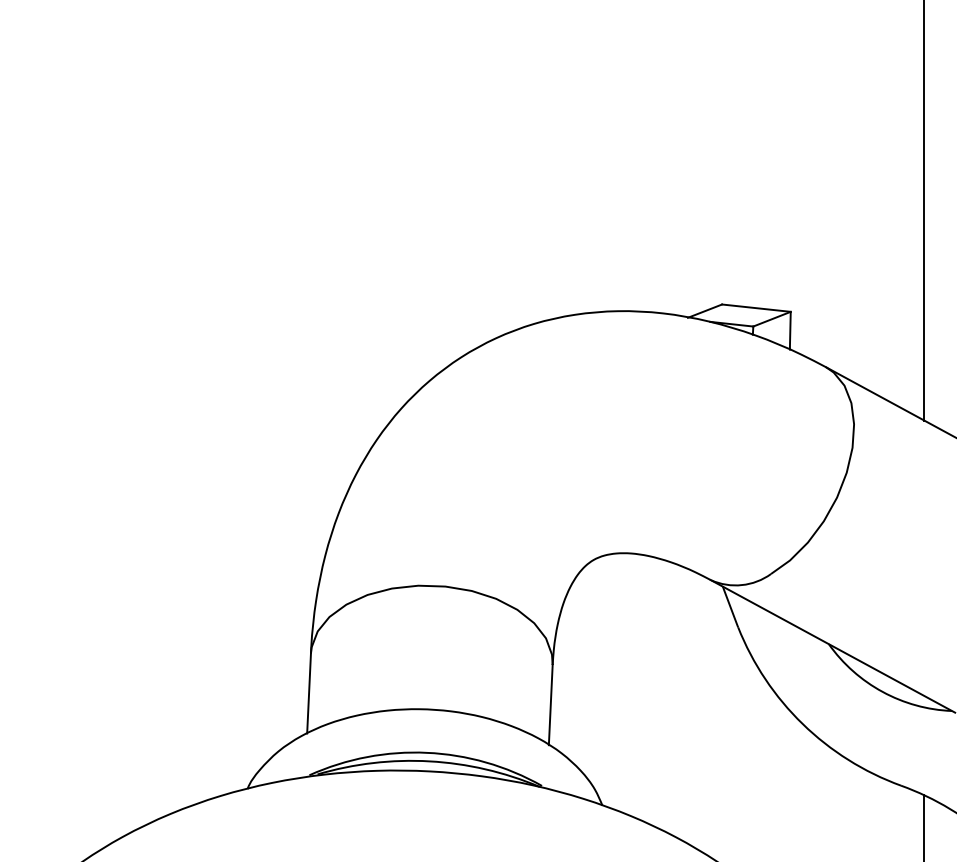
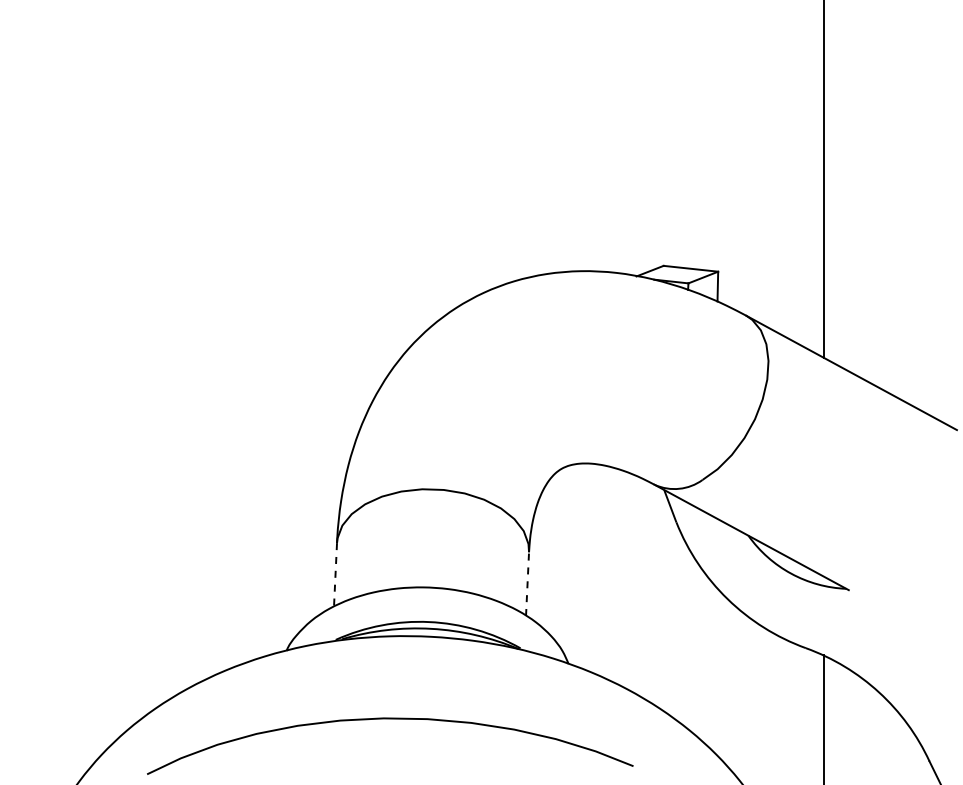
line: (309, 692) -> (335, 574), solid -> dashed
line: (550, 705) -> (527, 584), solid -> dashed

